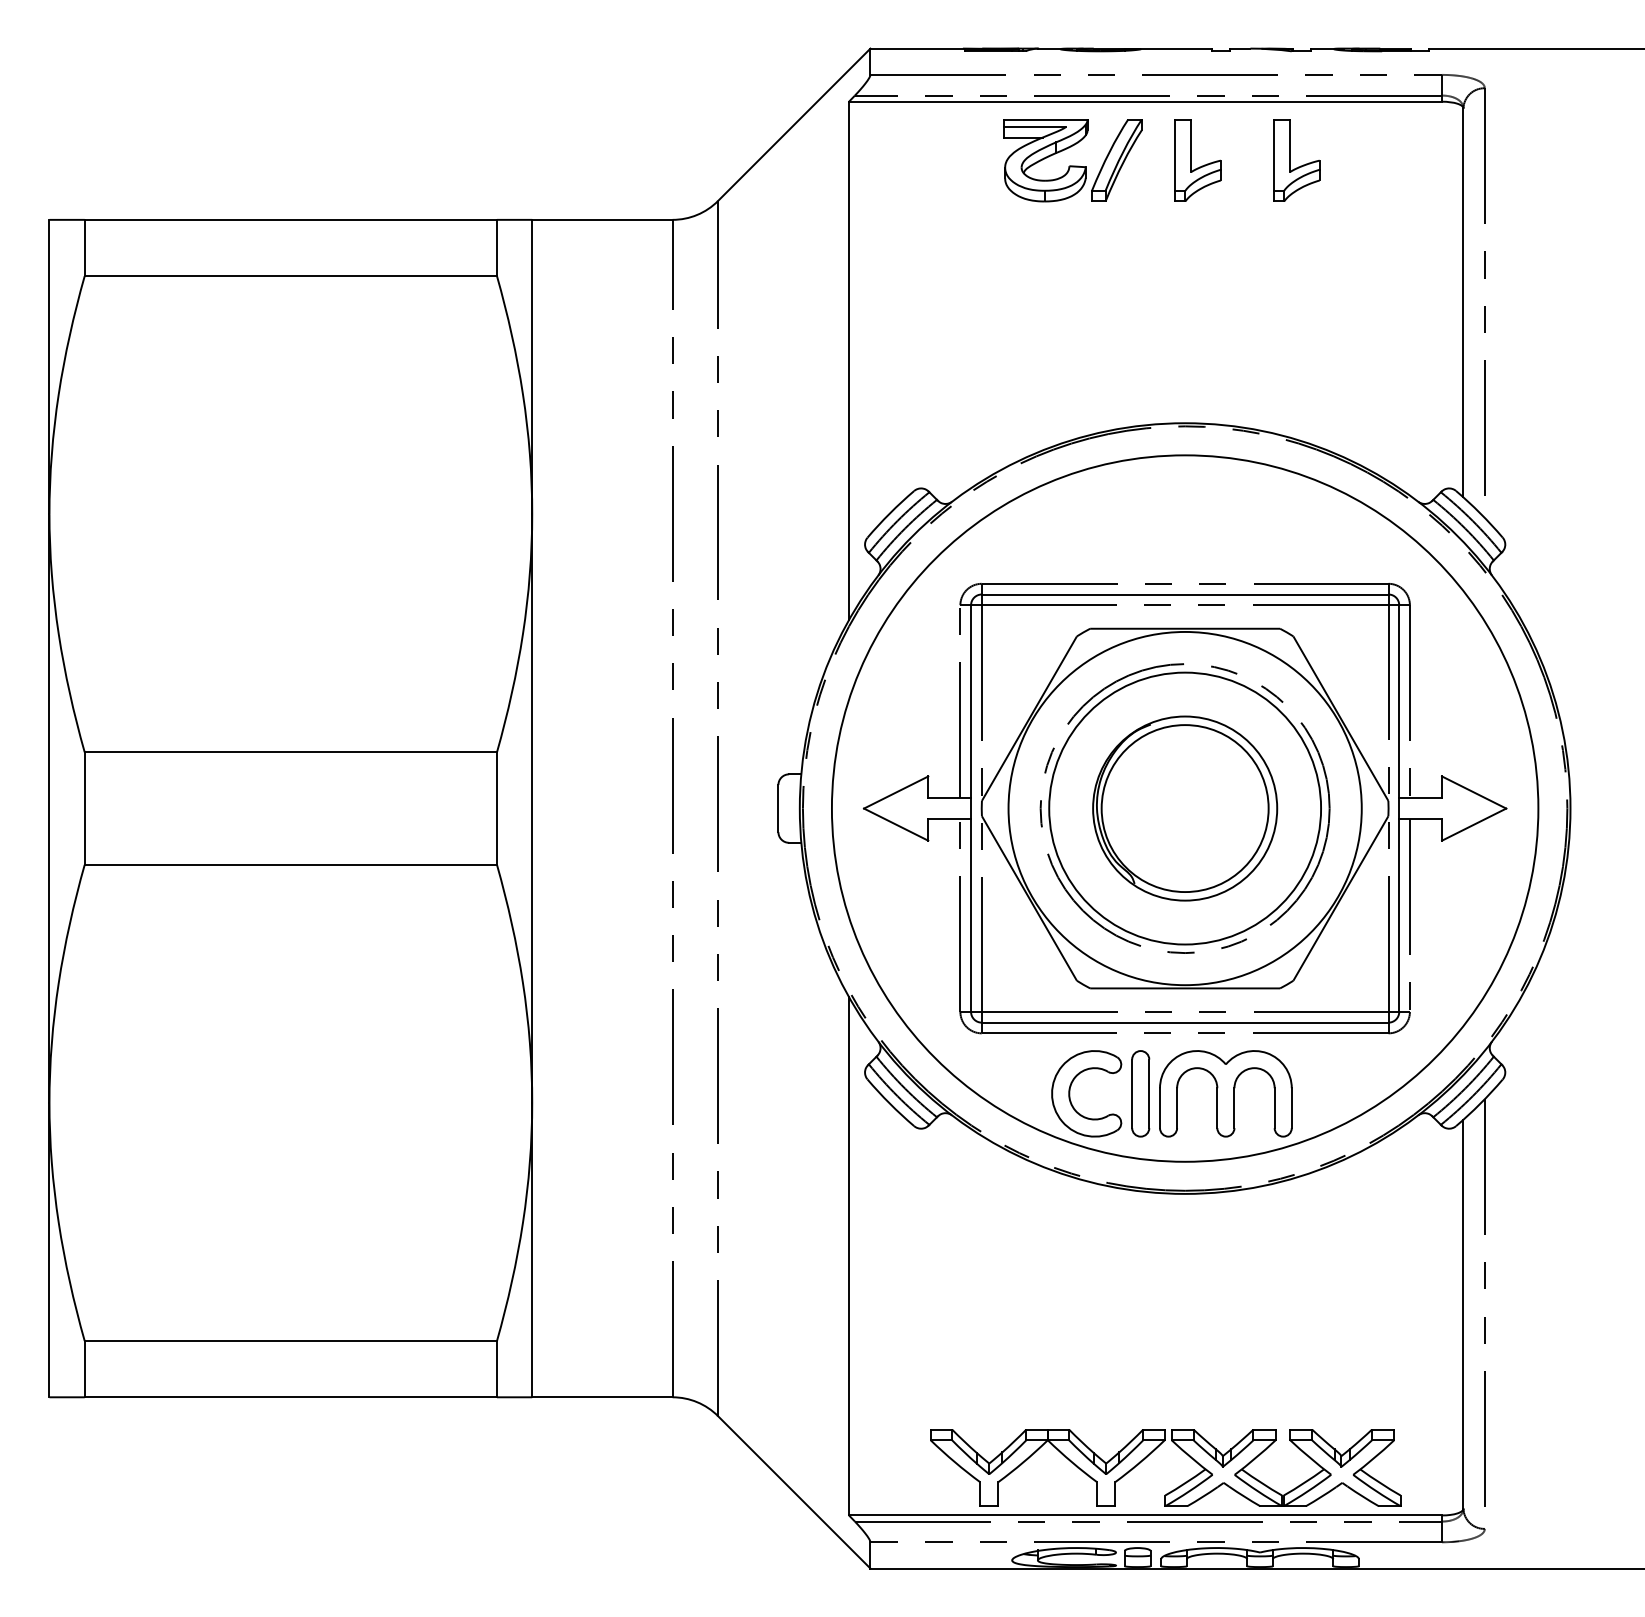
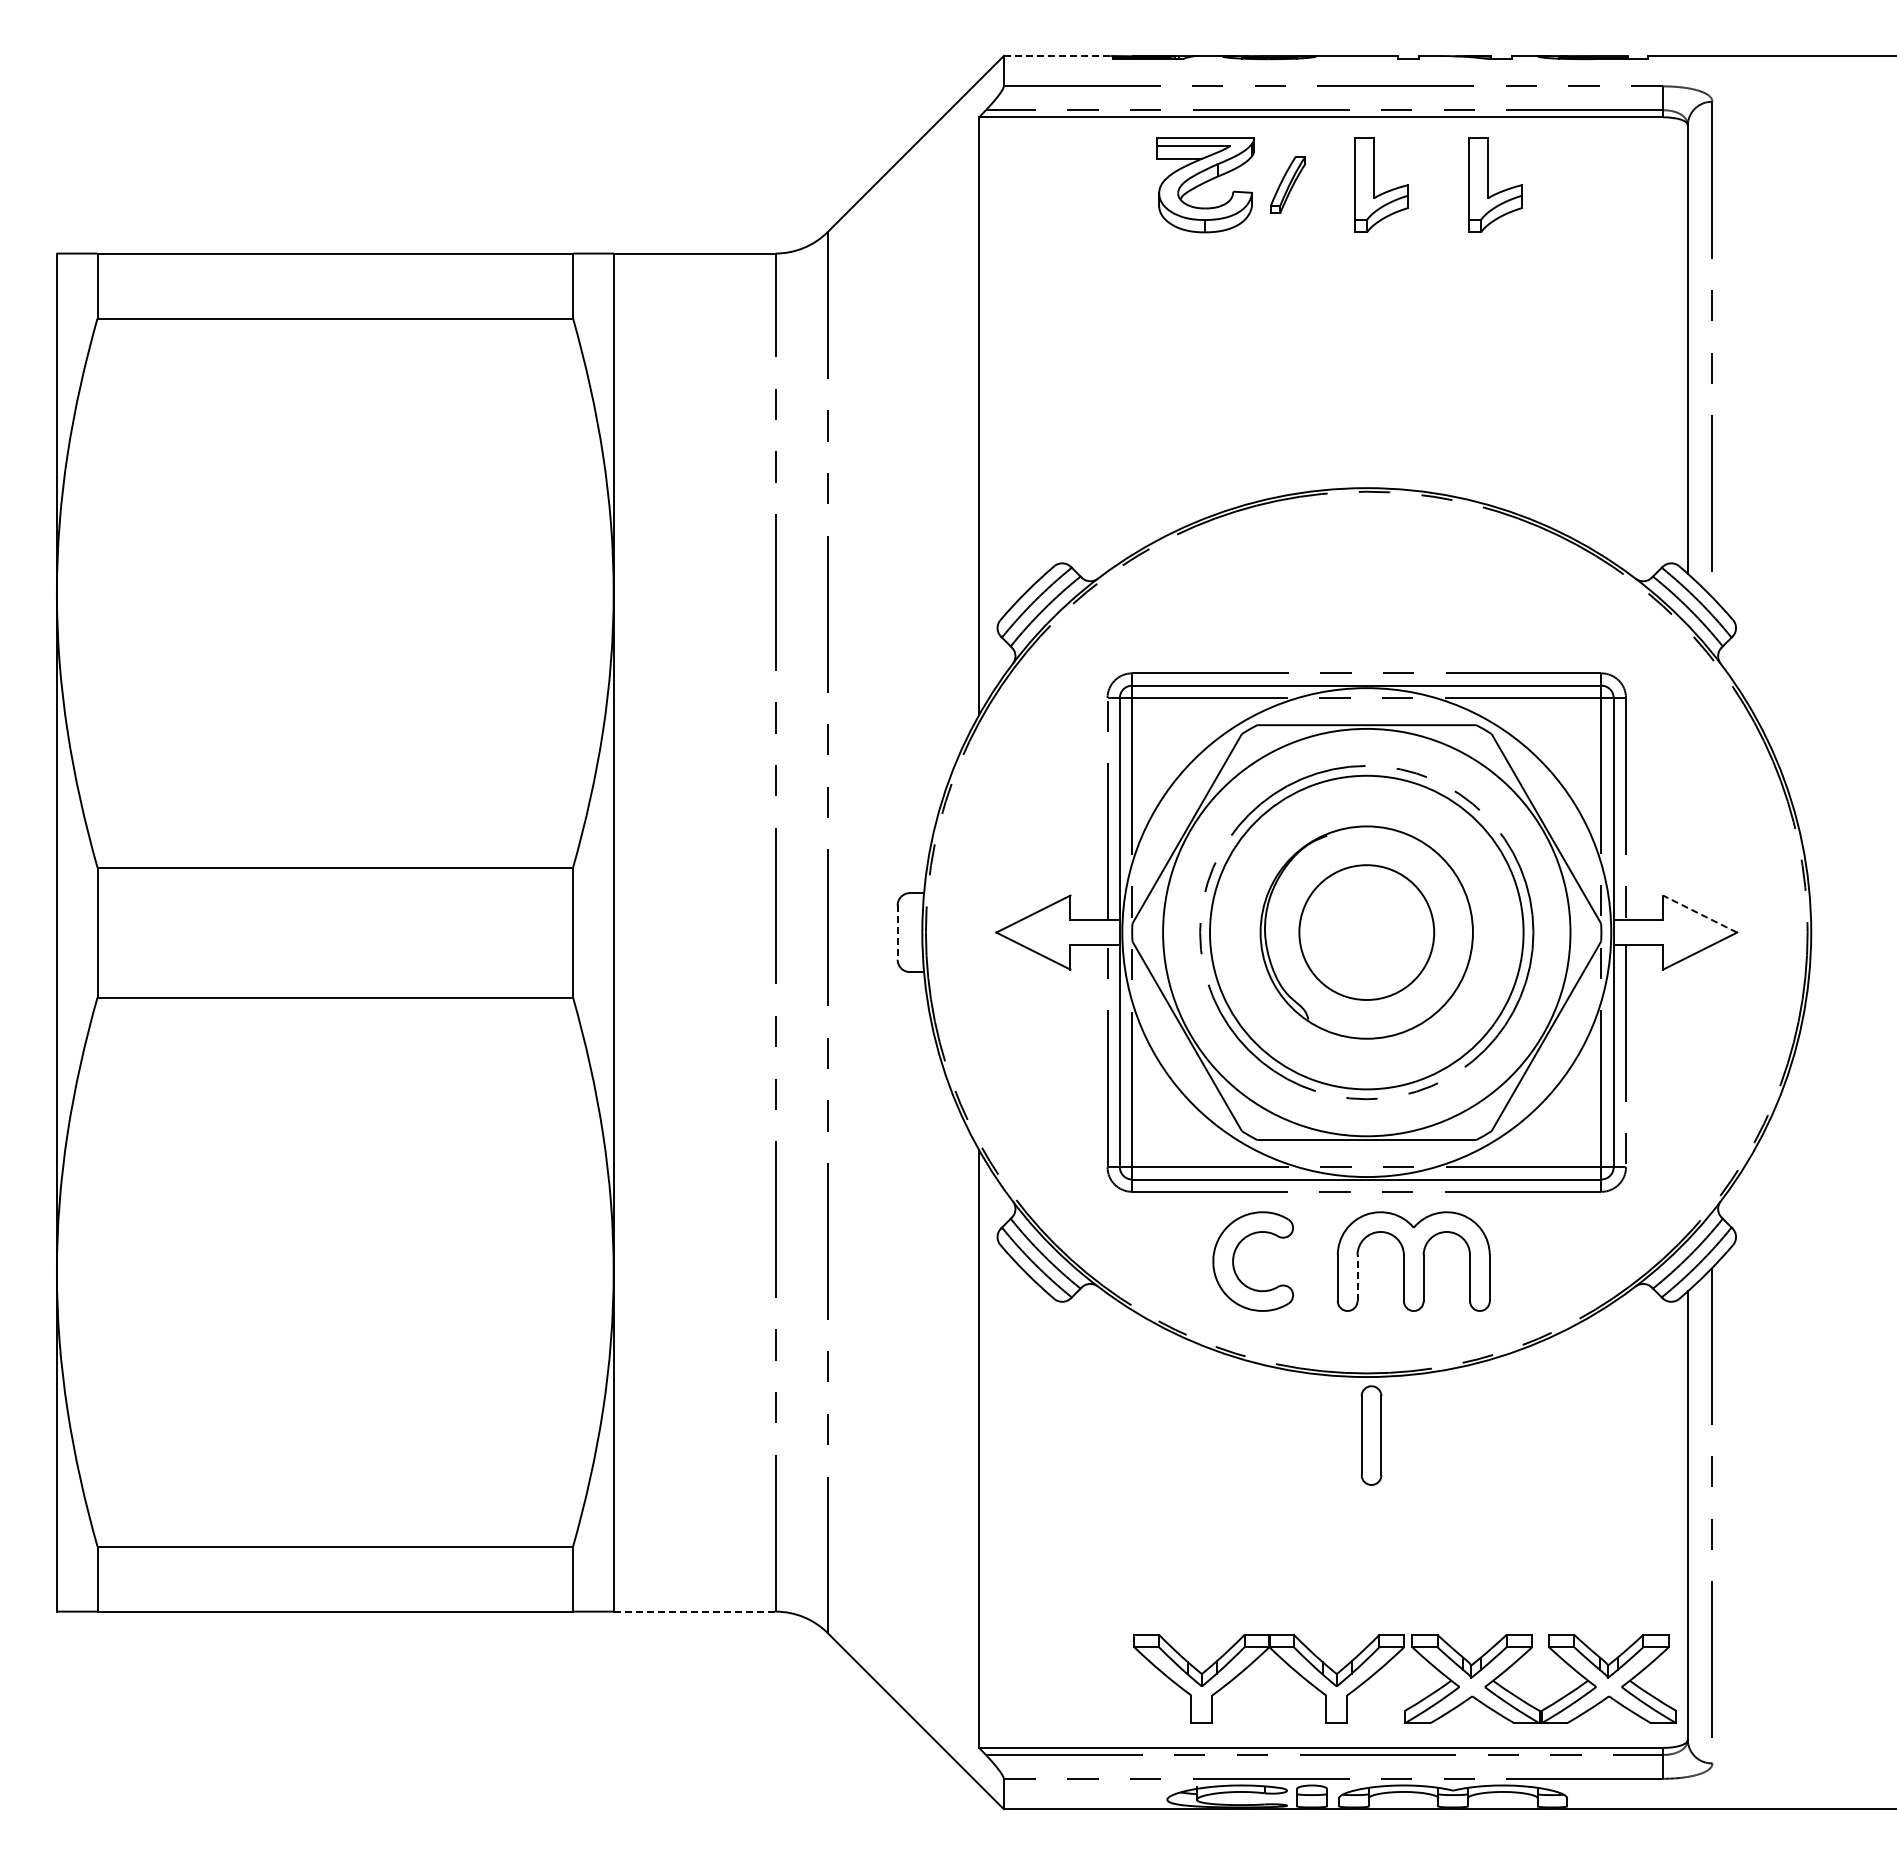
line: (916, 49) -> (1056, 56), solid -> dashed
part: (1116, 159) -> (1287, 184), size x0.6
line: (1473, 792) -> (1699, 913), solid -> dashed
circle: (1184, 808) -> (1366, 932), size x0.6
circle: (1184, 808) -> (1366, 932), size x0.7
line: (778, 809) -> (897, 933), solid -> dashed
part: (1140, 1093) -> (1371, 1435), moved
line: (1177, 1108) -> (1357, 1278), solid -> dashed
line: (602, 1397) -> (694, 1611), solid -> dashed
part: (1151, 1453) -> (1389, 1662), moved

